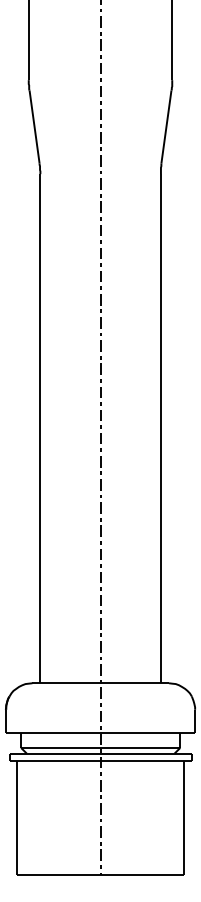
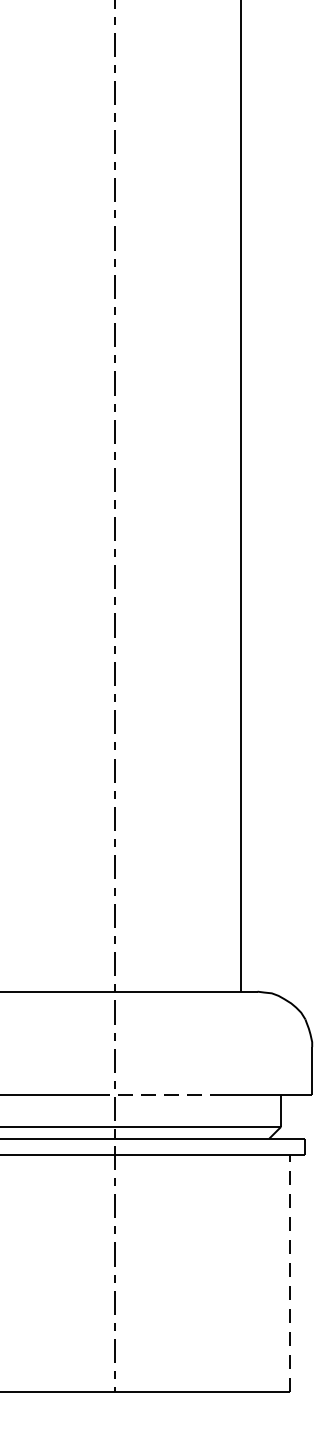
line: (123, 732) -> (162, 1094), solid -> dashed
line: (184, 818) -> (289, 1274), solid -> dashed

